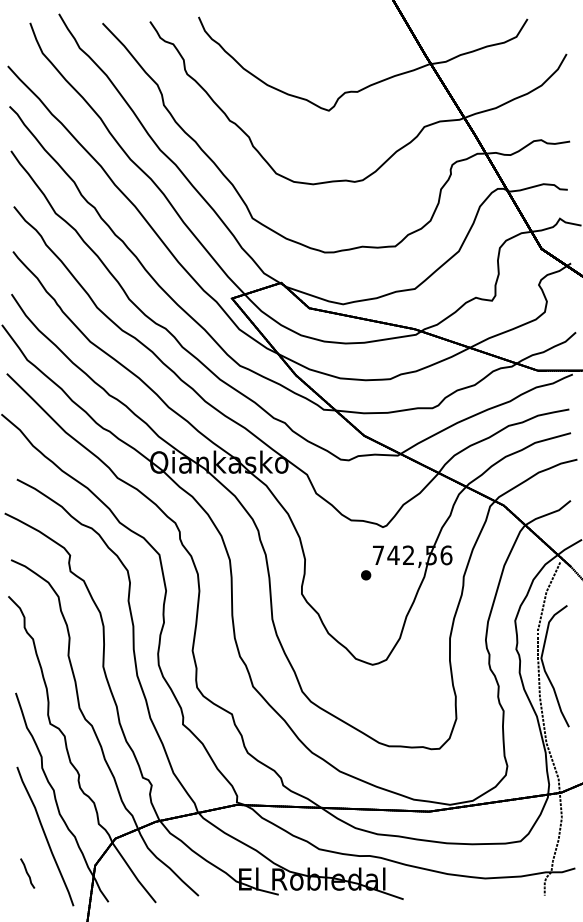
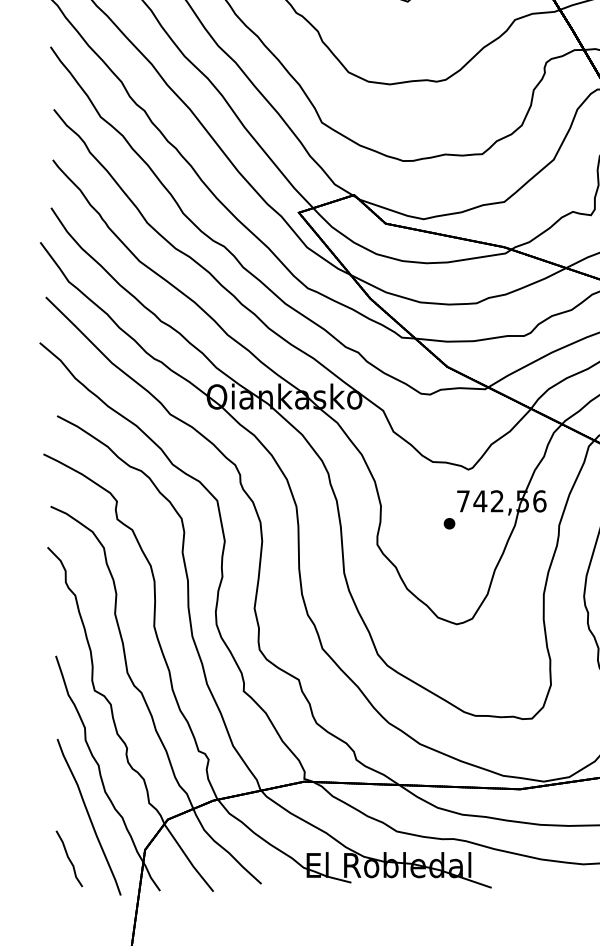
part: (27, 873) -> (69, 858), size x1.67

